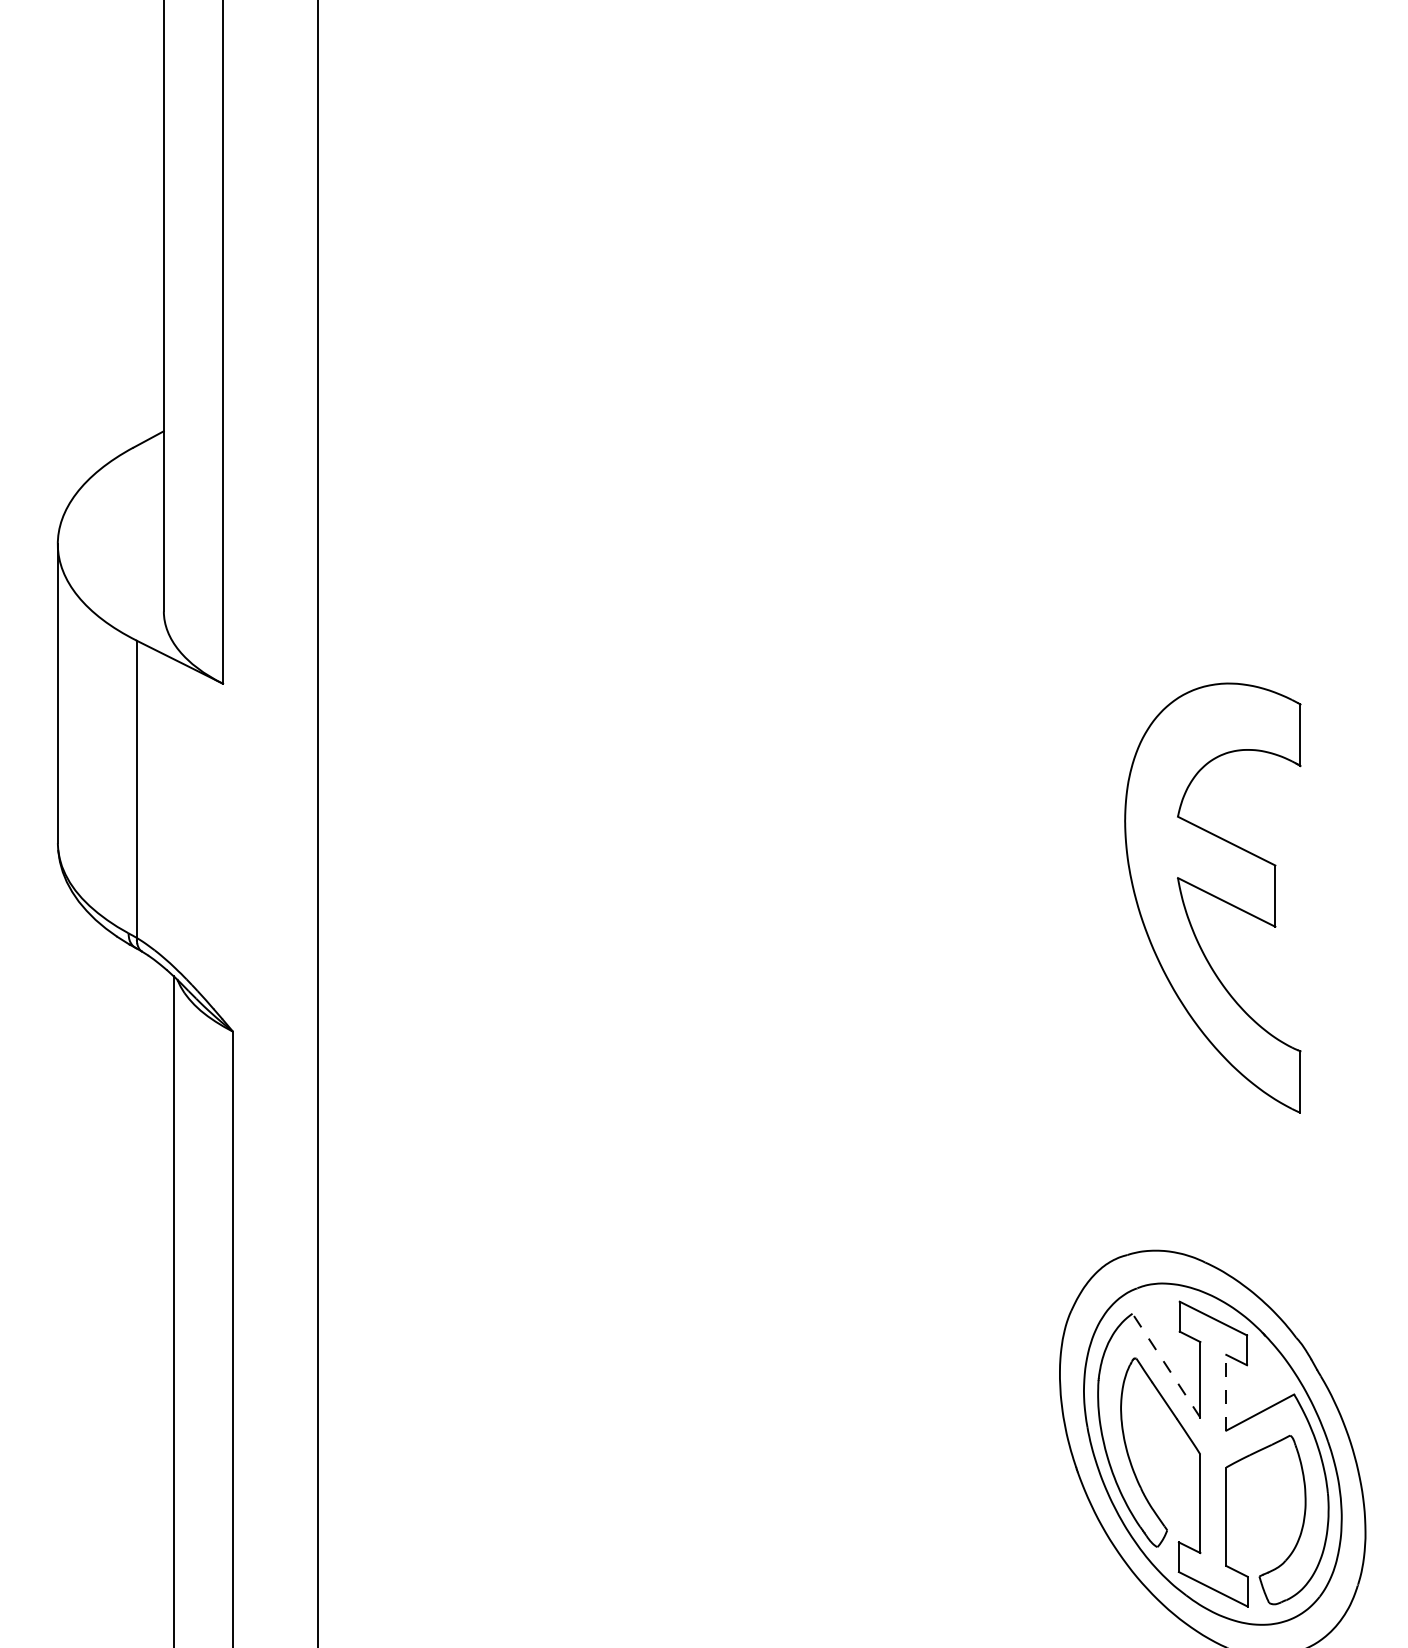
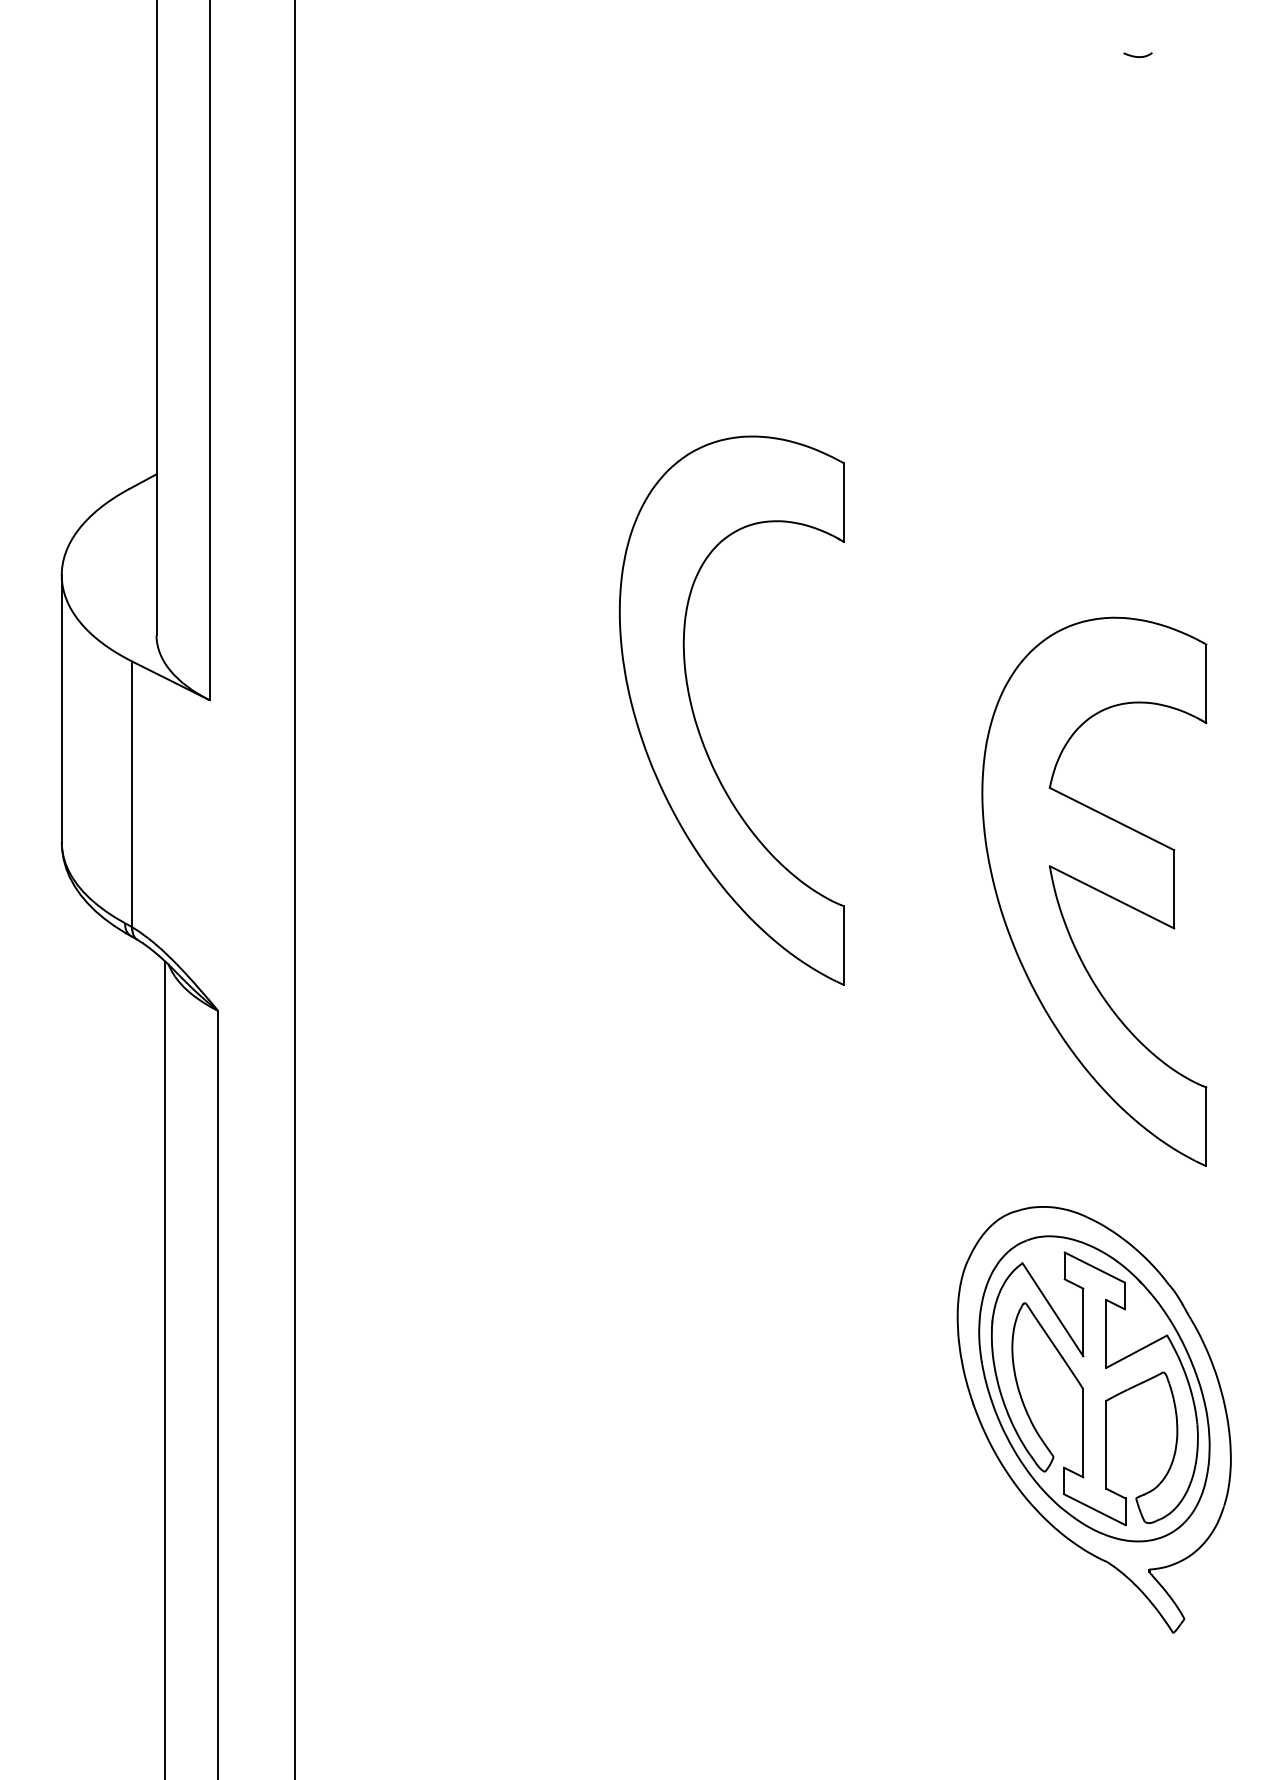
part: (767, 706) -> (696, 720), added
part: (1212, 897) -> (1094, 891), size x1.43
line: (1165, 1365) -> (1052, 1309), dashed -> solid
line: (1226, 1392) -> (1106, 1333), dashed -> solid

